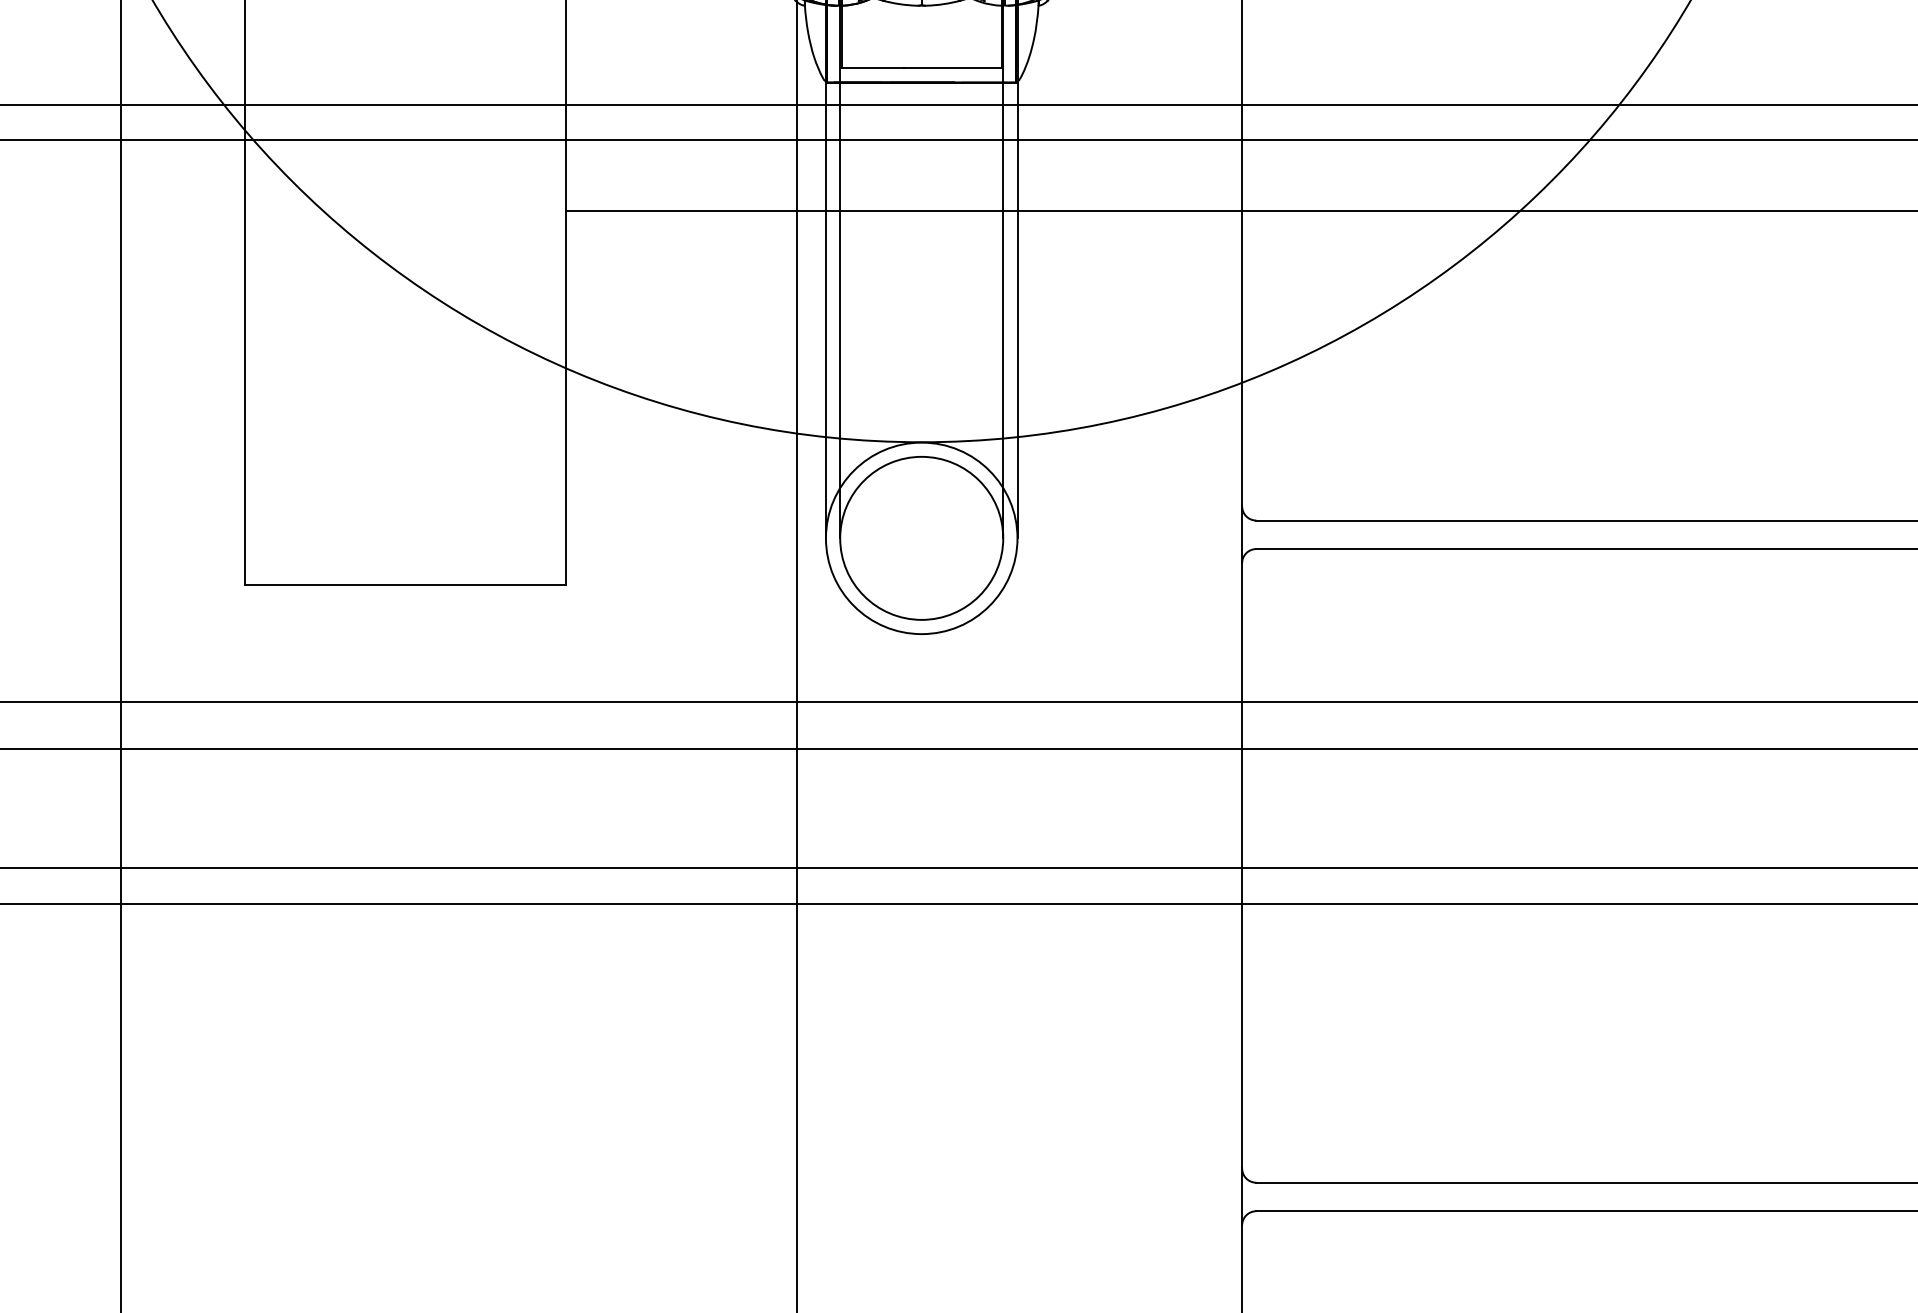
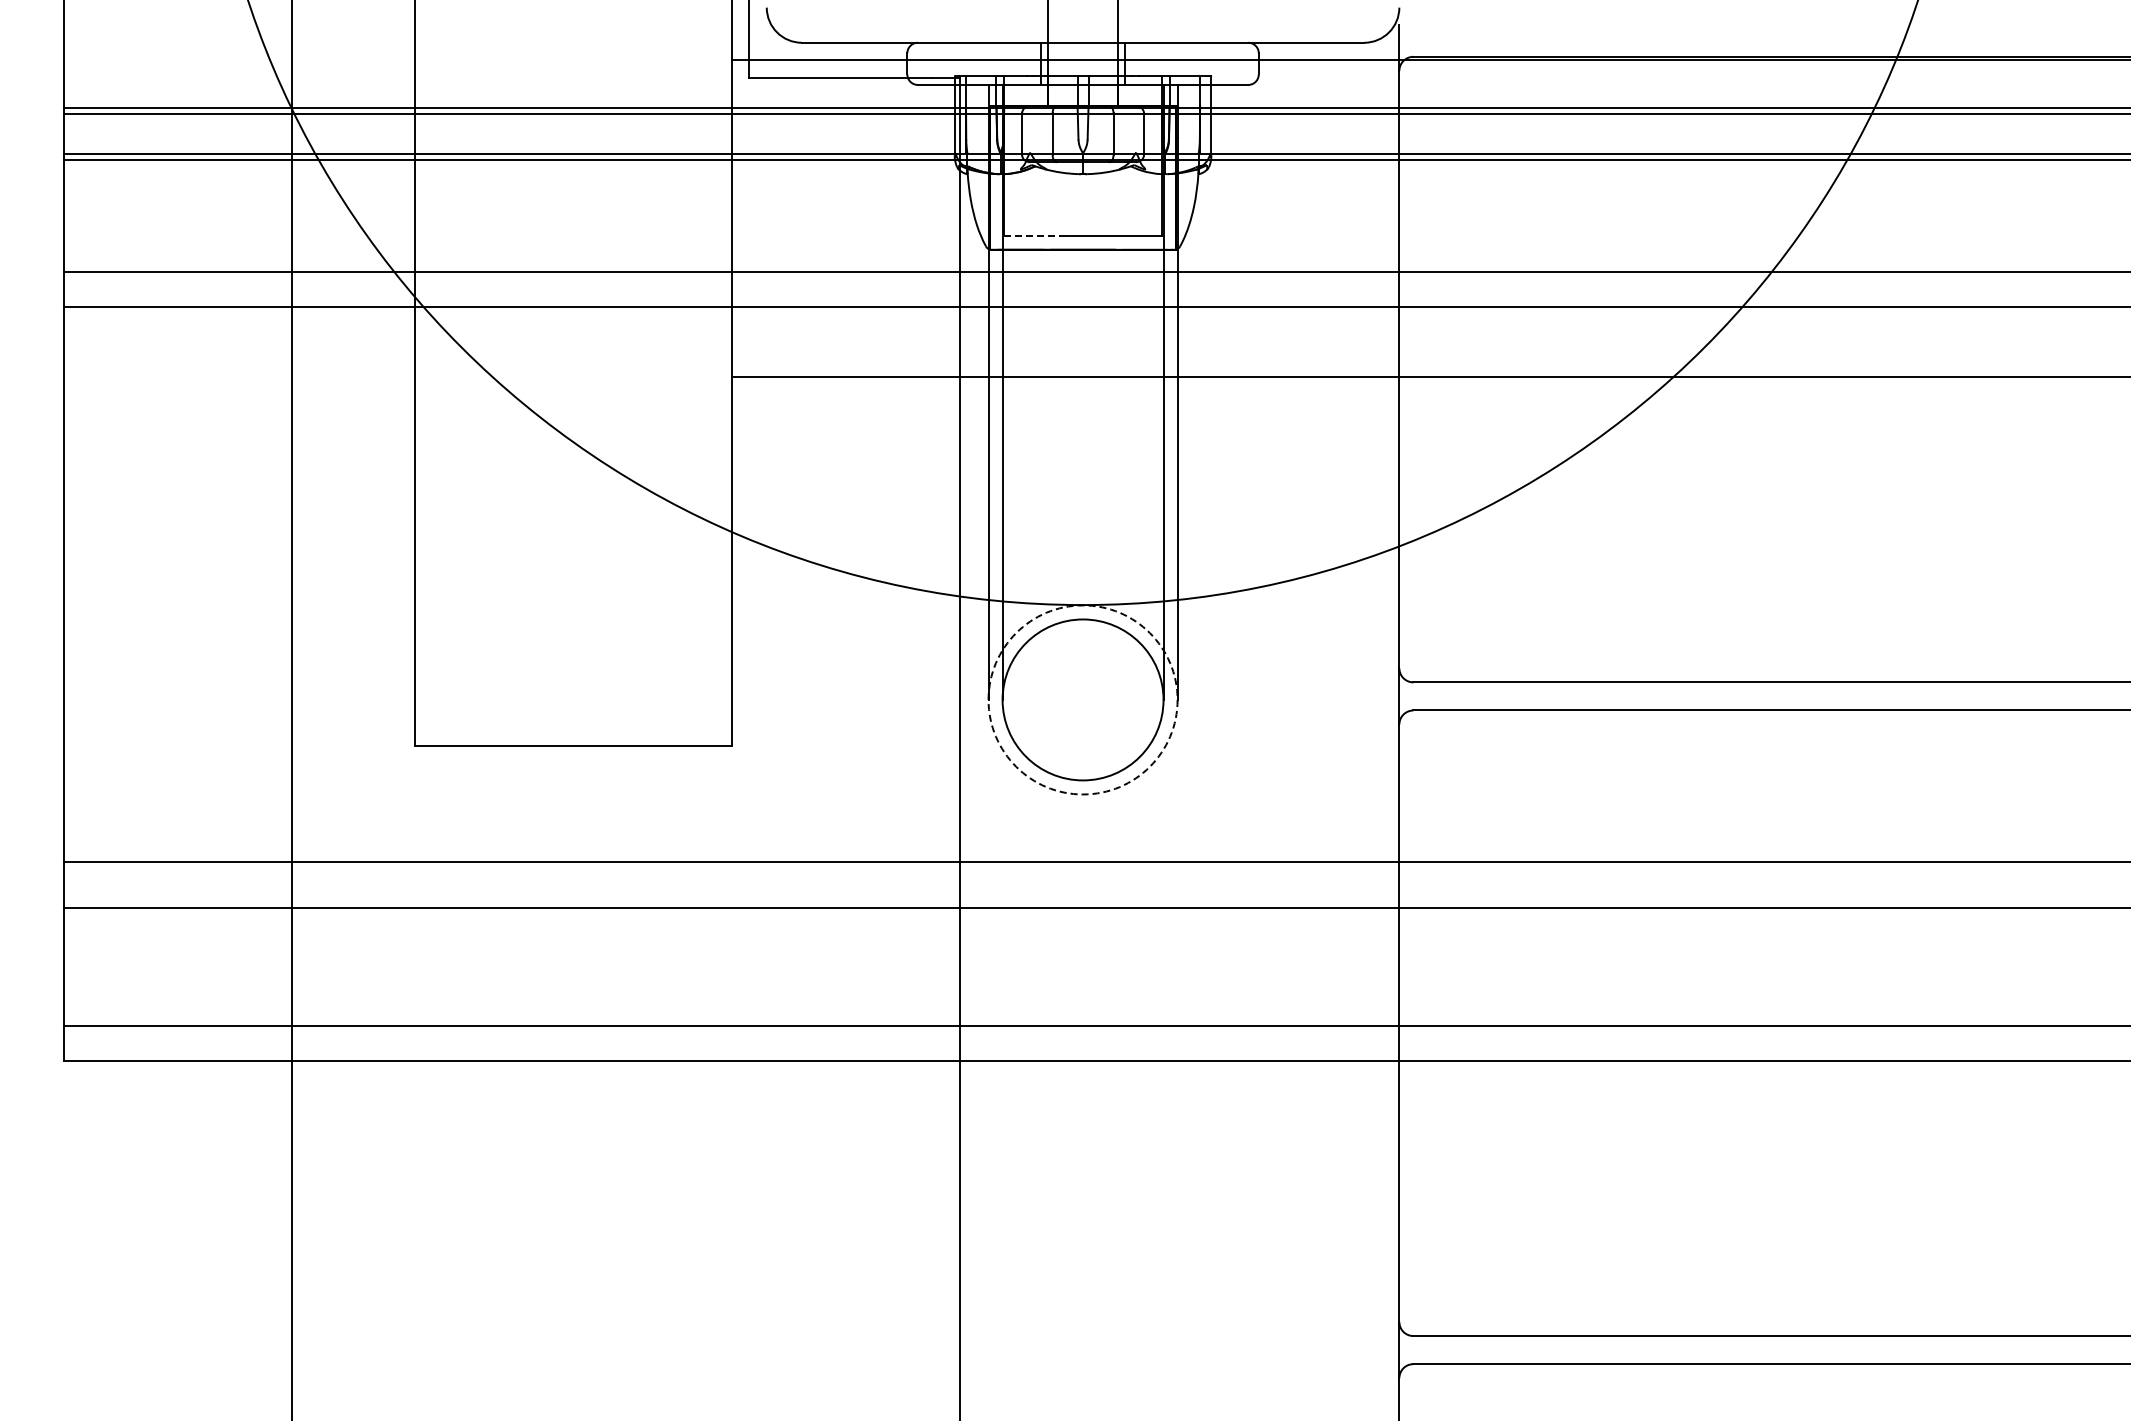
line: (872, 68) -> (1034, 236), solid -> dashed
circle: (921, 537) -> (1082, 699), solid -> dashed

